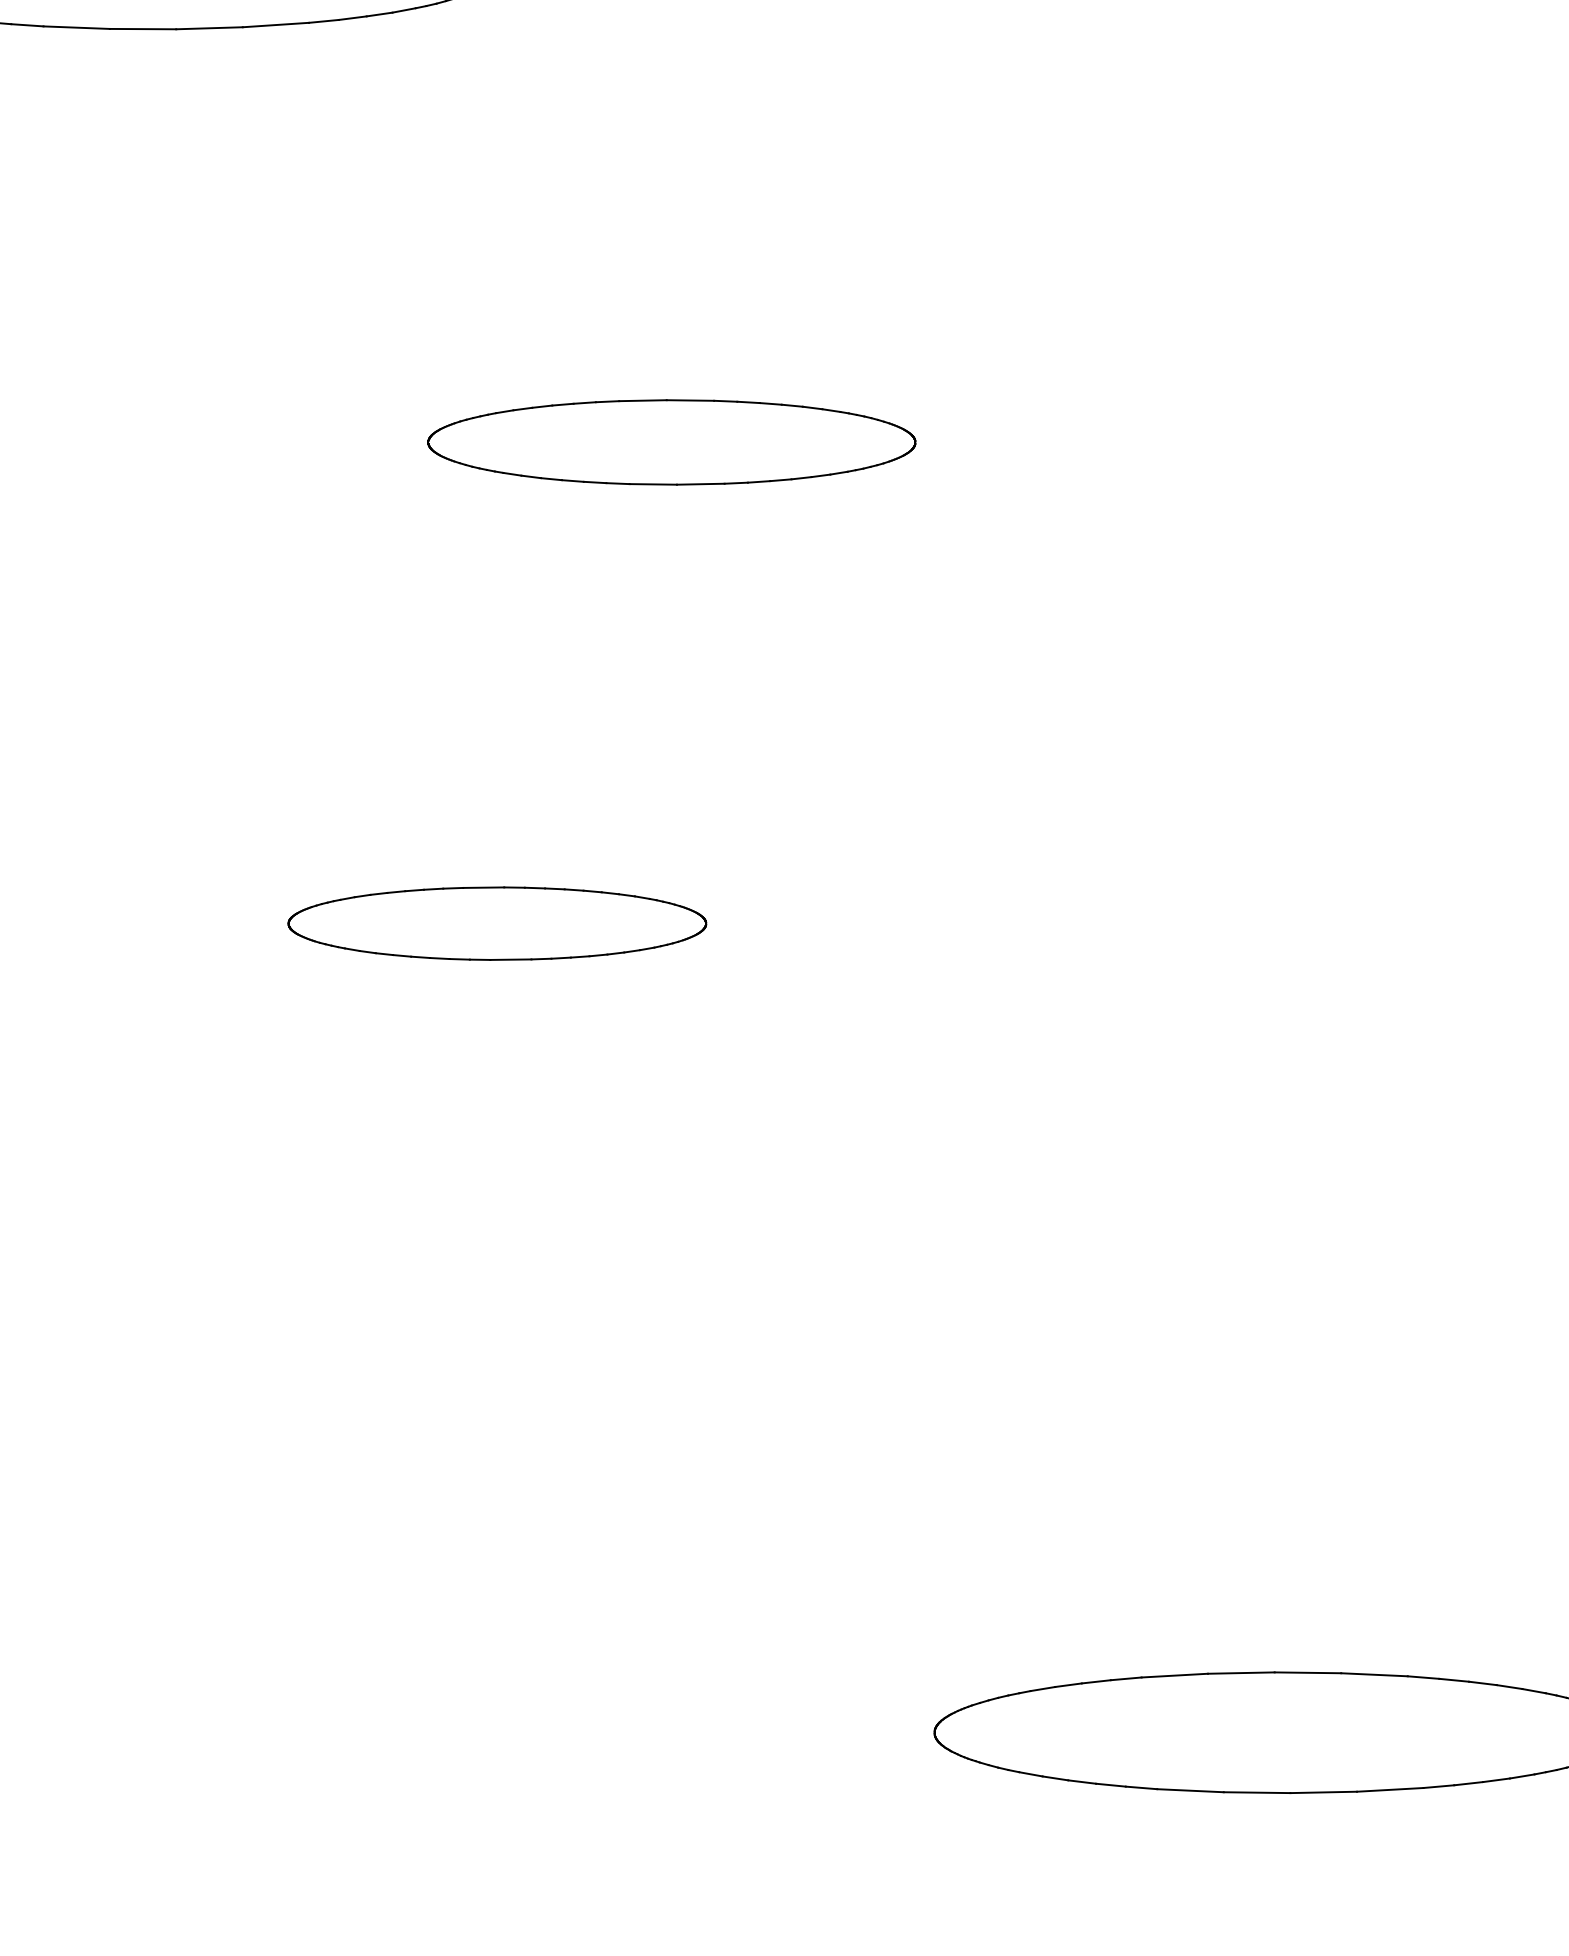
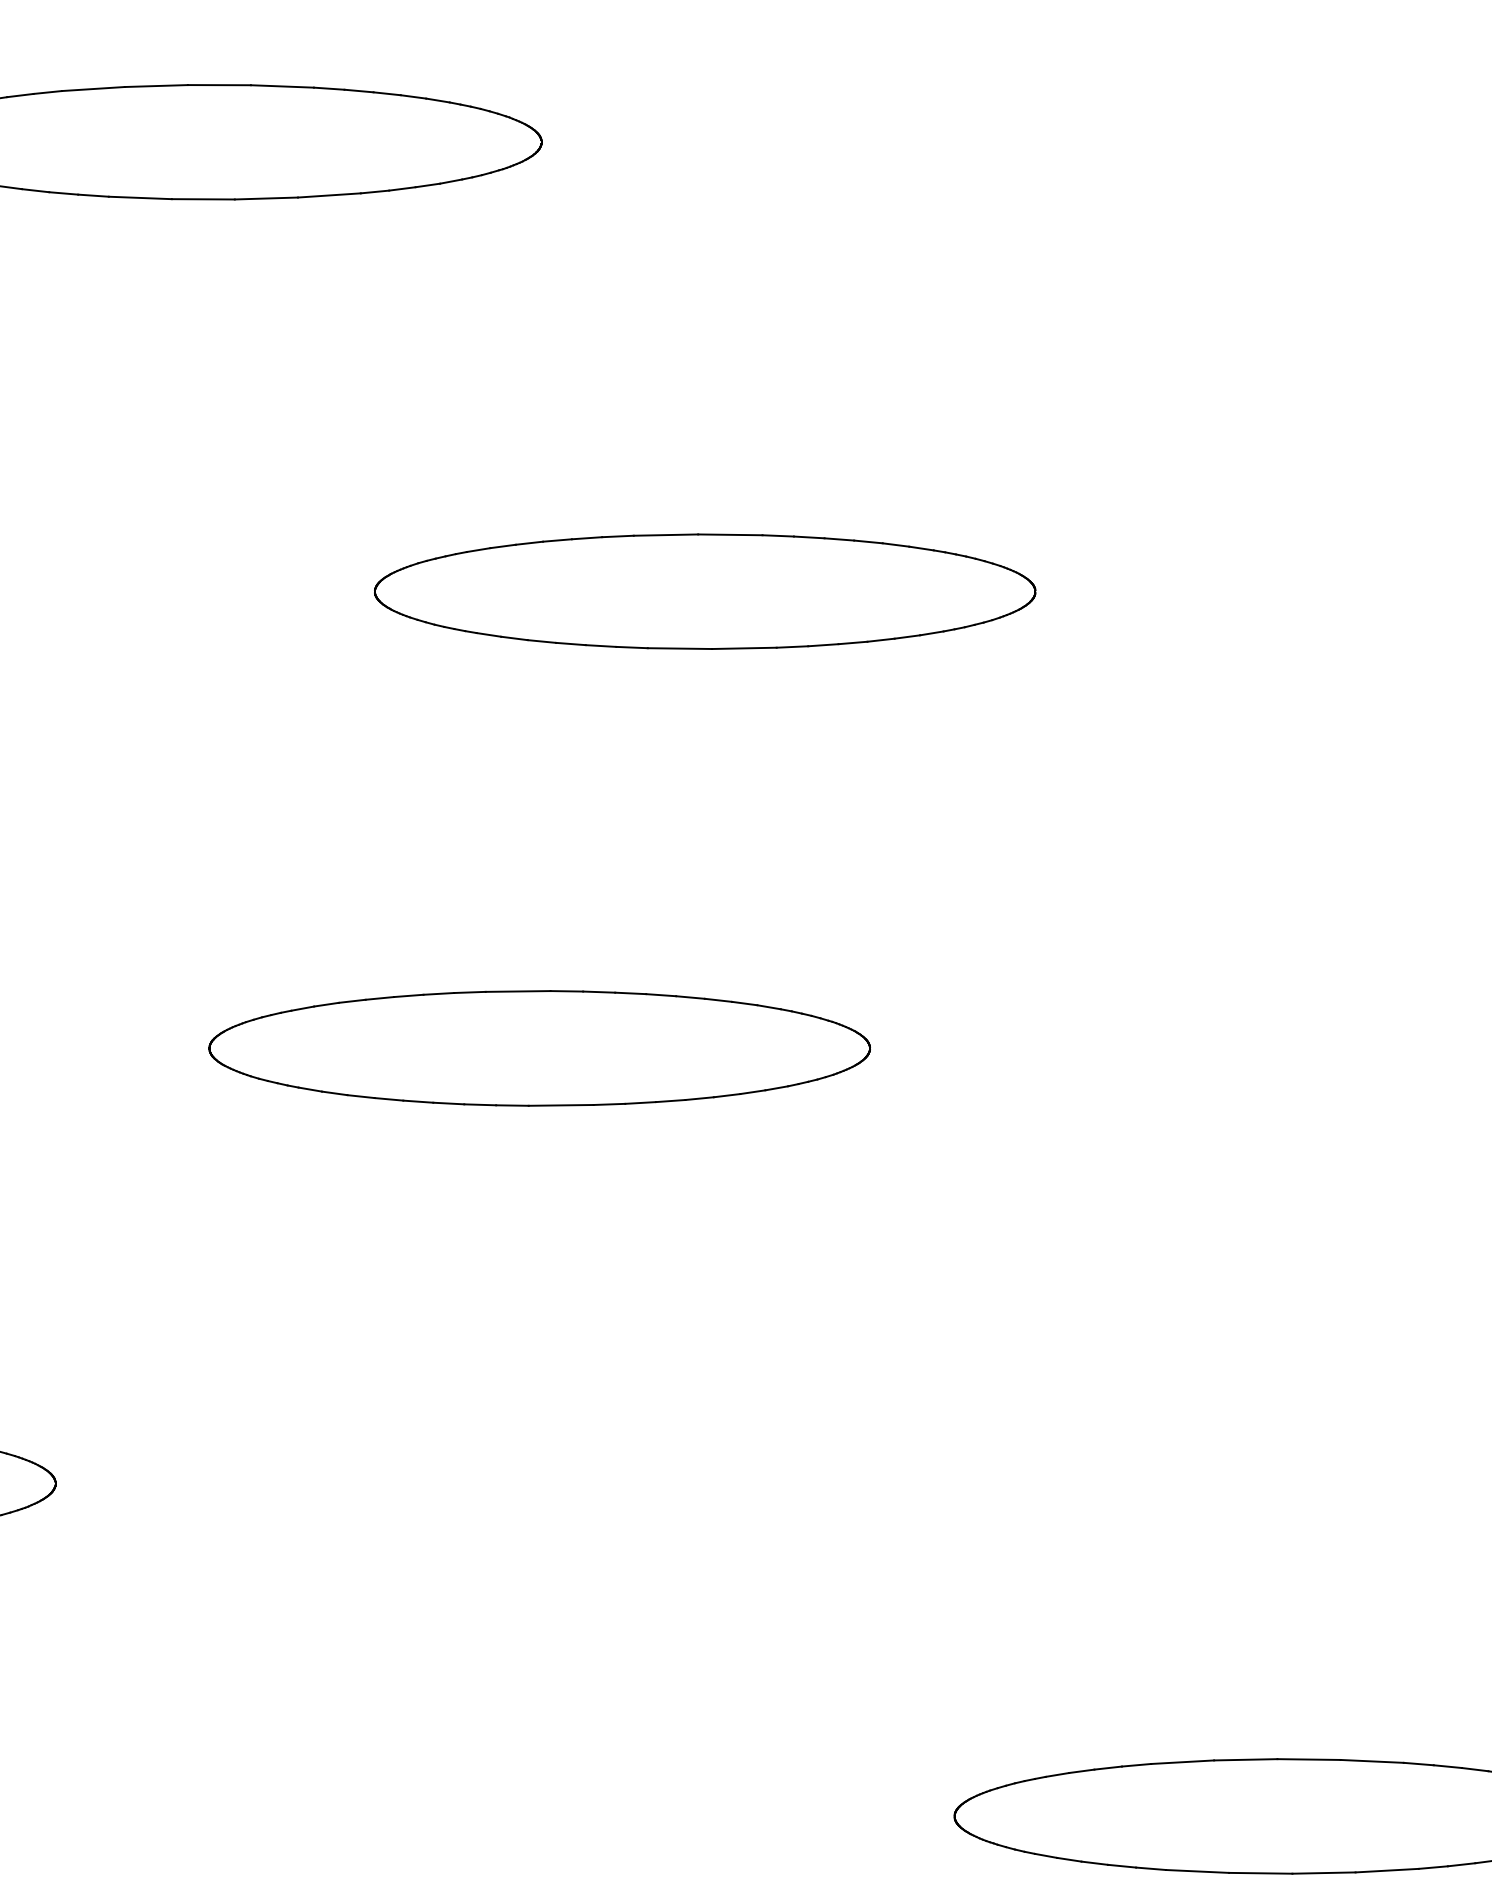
part: (672, 442) -> (705, 591), size x1.43
part: (497, 923) -> (539, 1048), size x1.67

